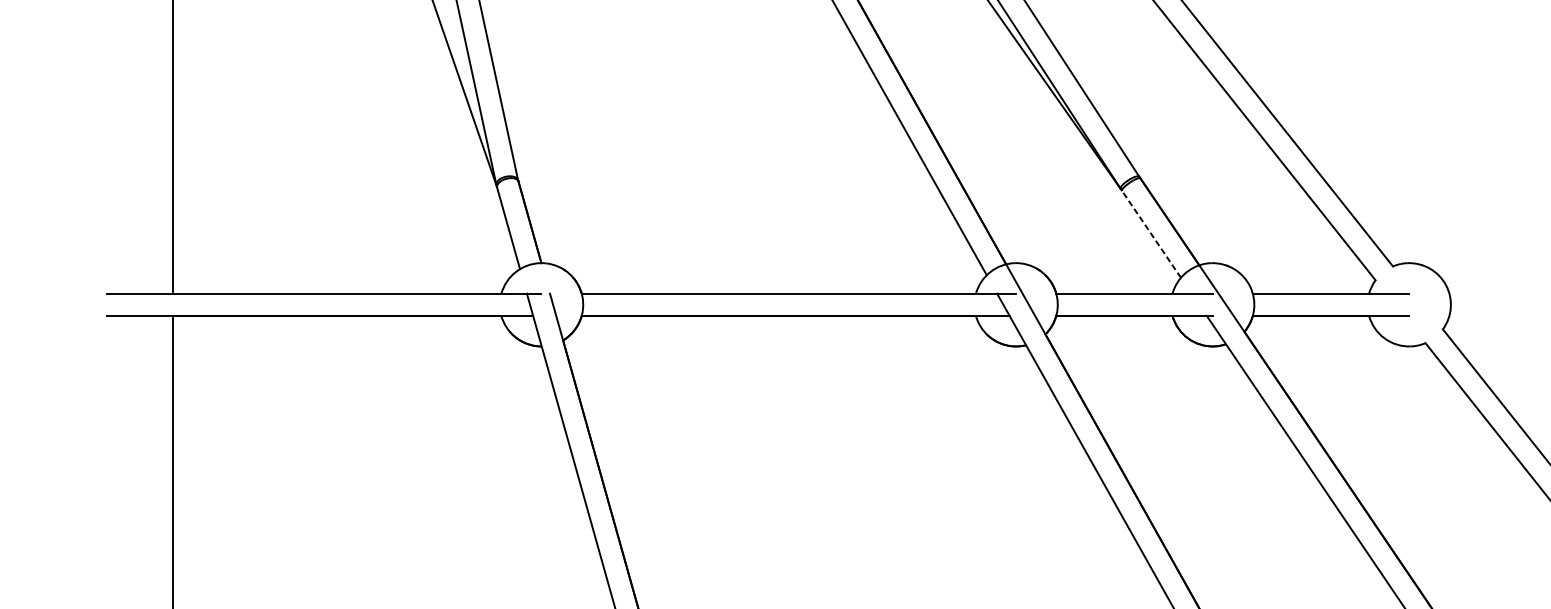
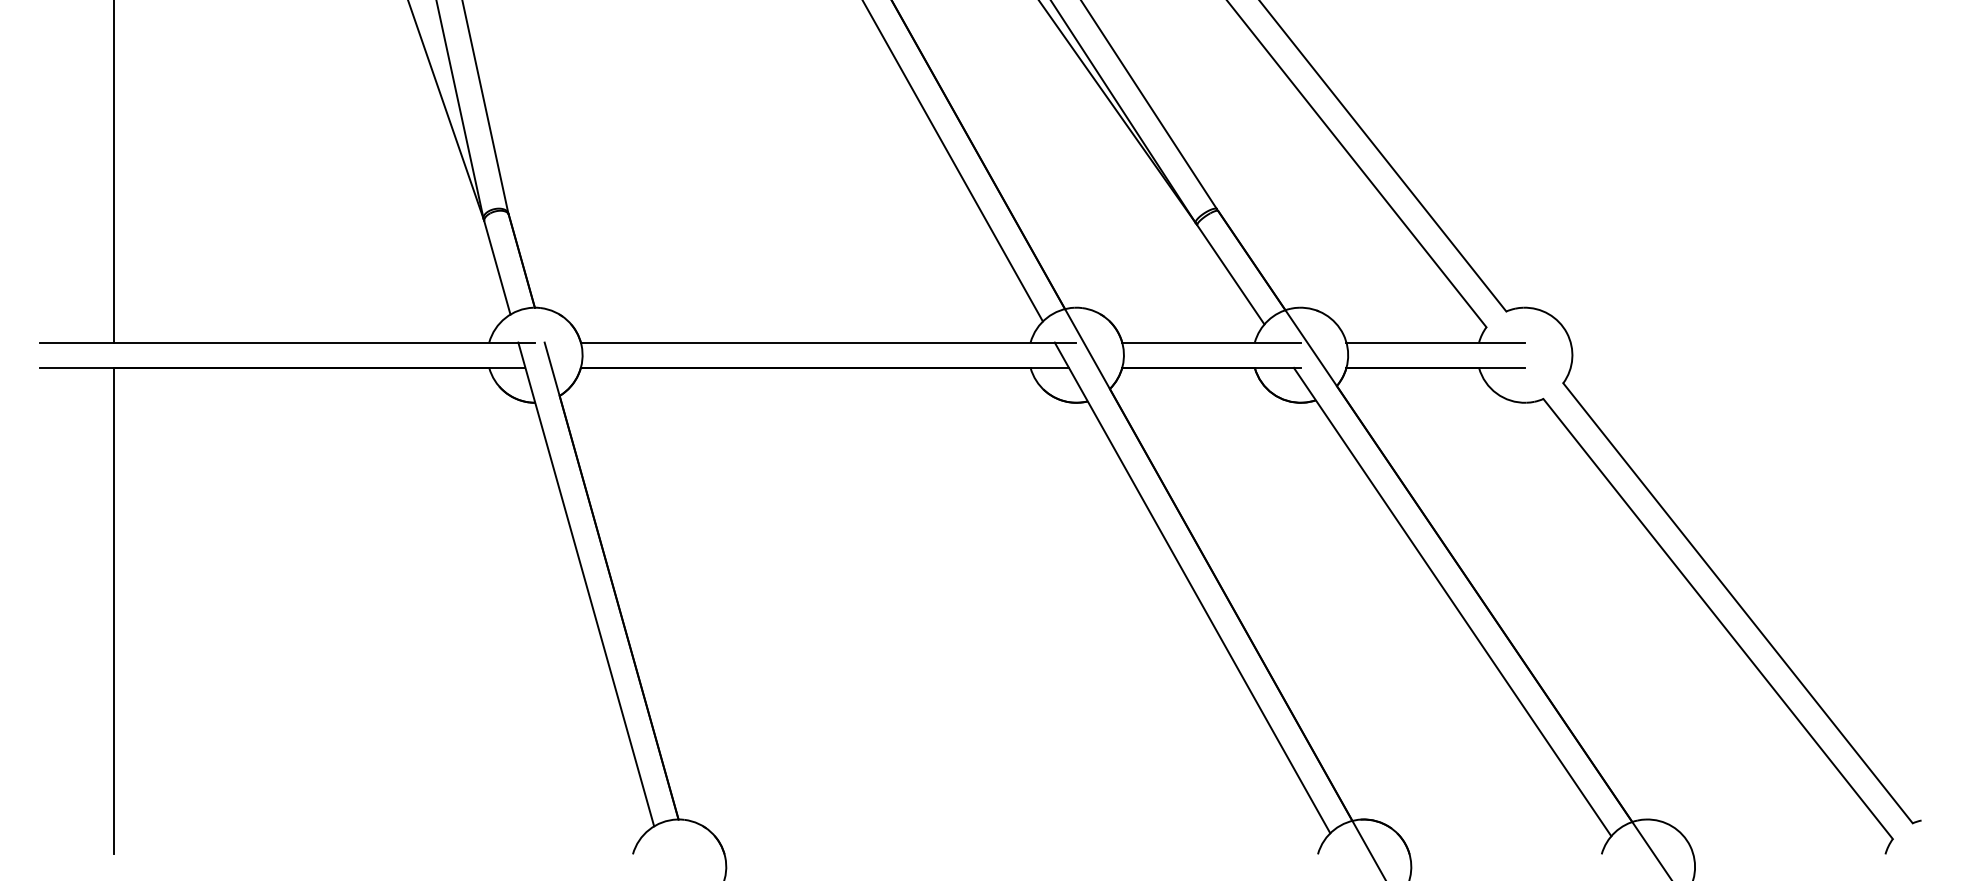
line: (1151, 234) -> (1230, 274), dashed -> solid

